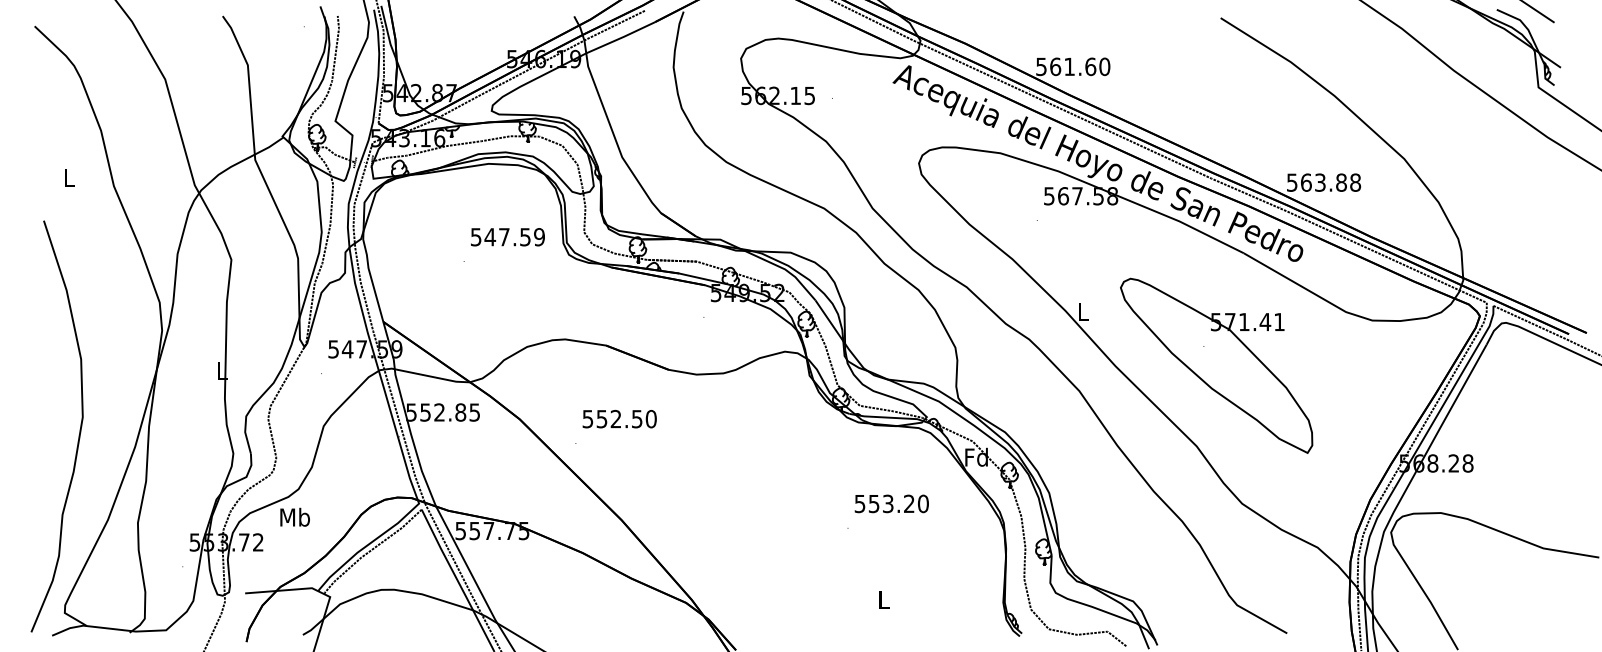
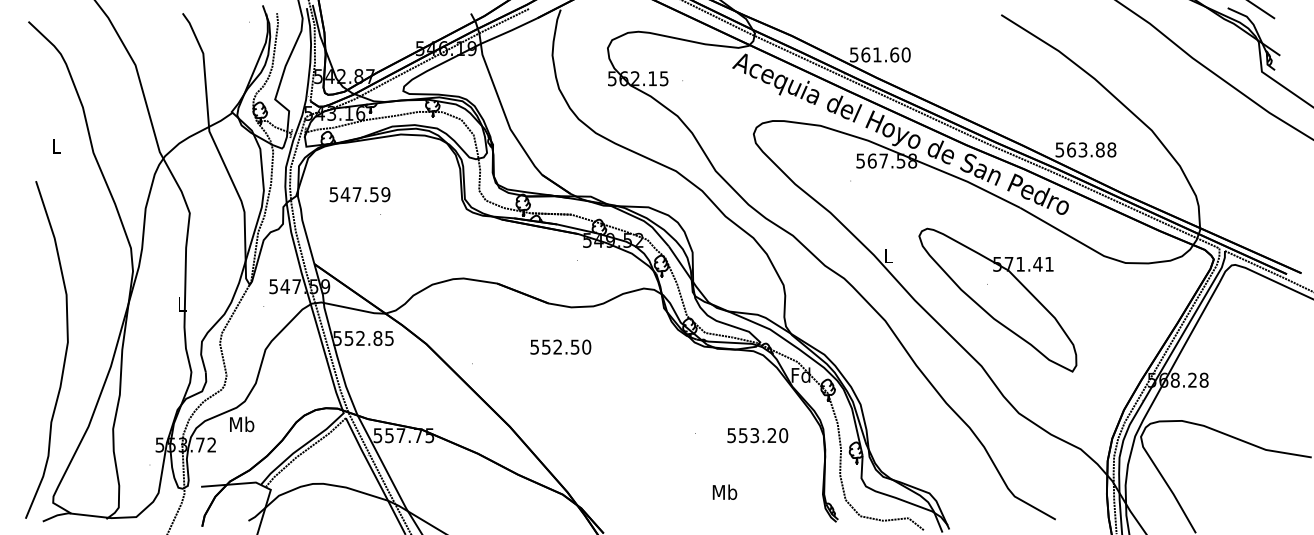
text: (507, 237) -> (359, 194), moved
text: (619, 418) -> (560, 346), moved
text: (891, 503) -> (757, 435), moved
text: (883, 599) -> (724, 491), L -> Mb

